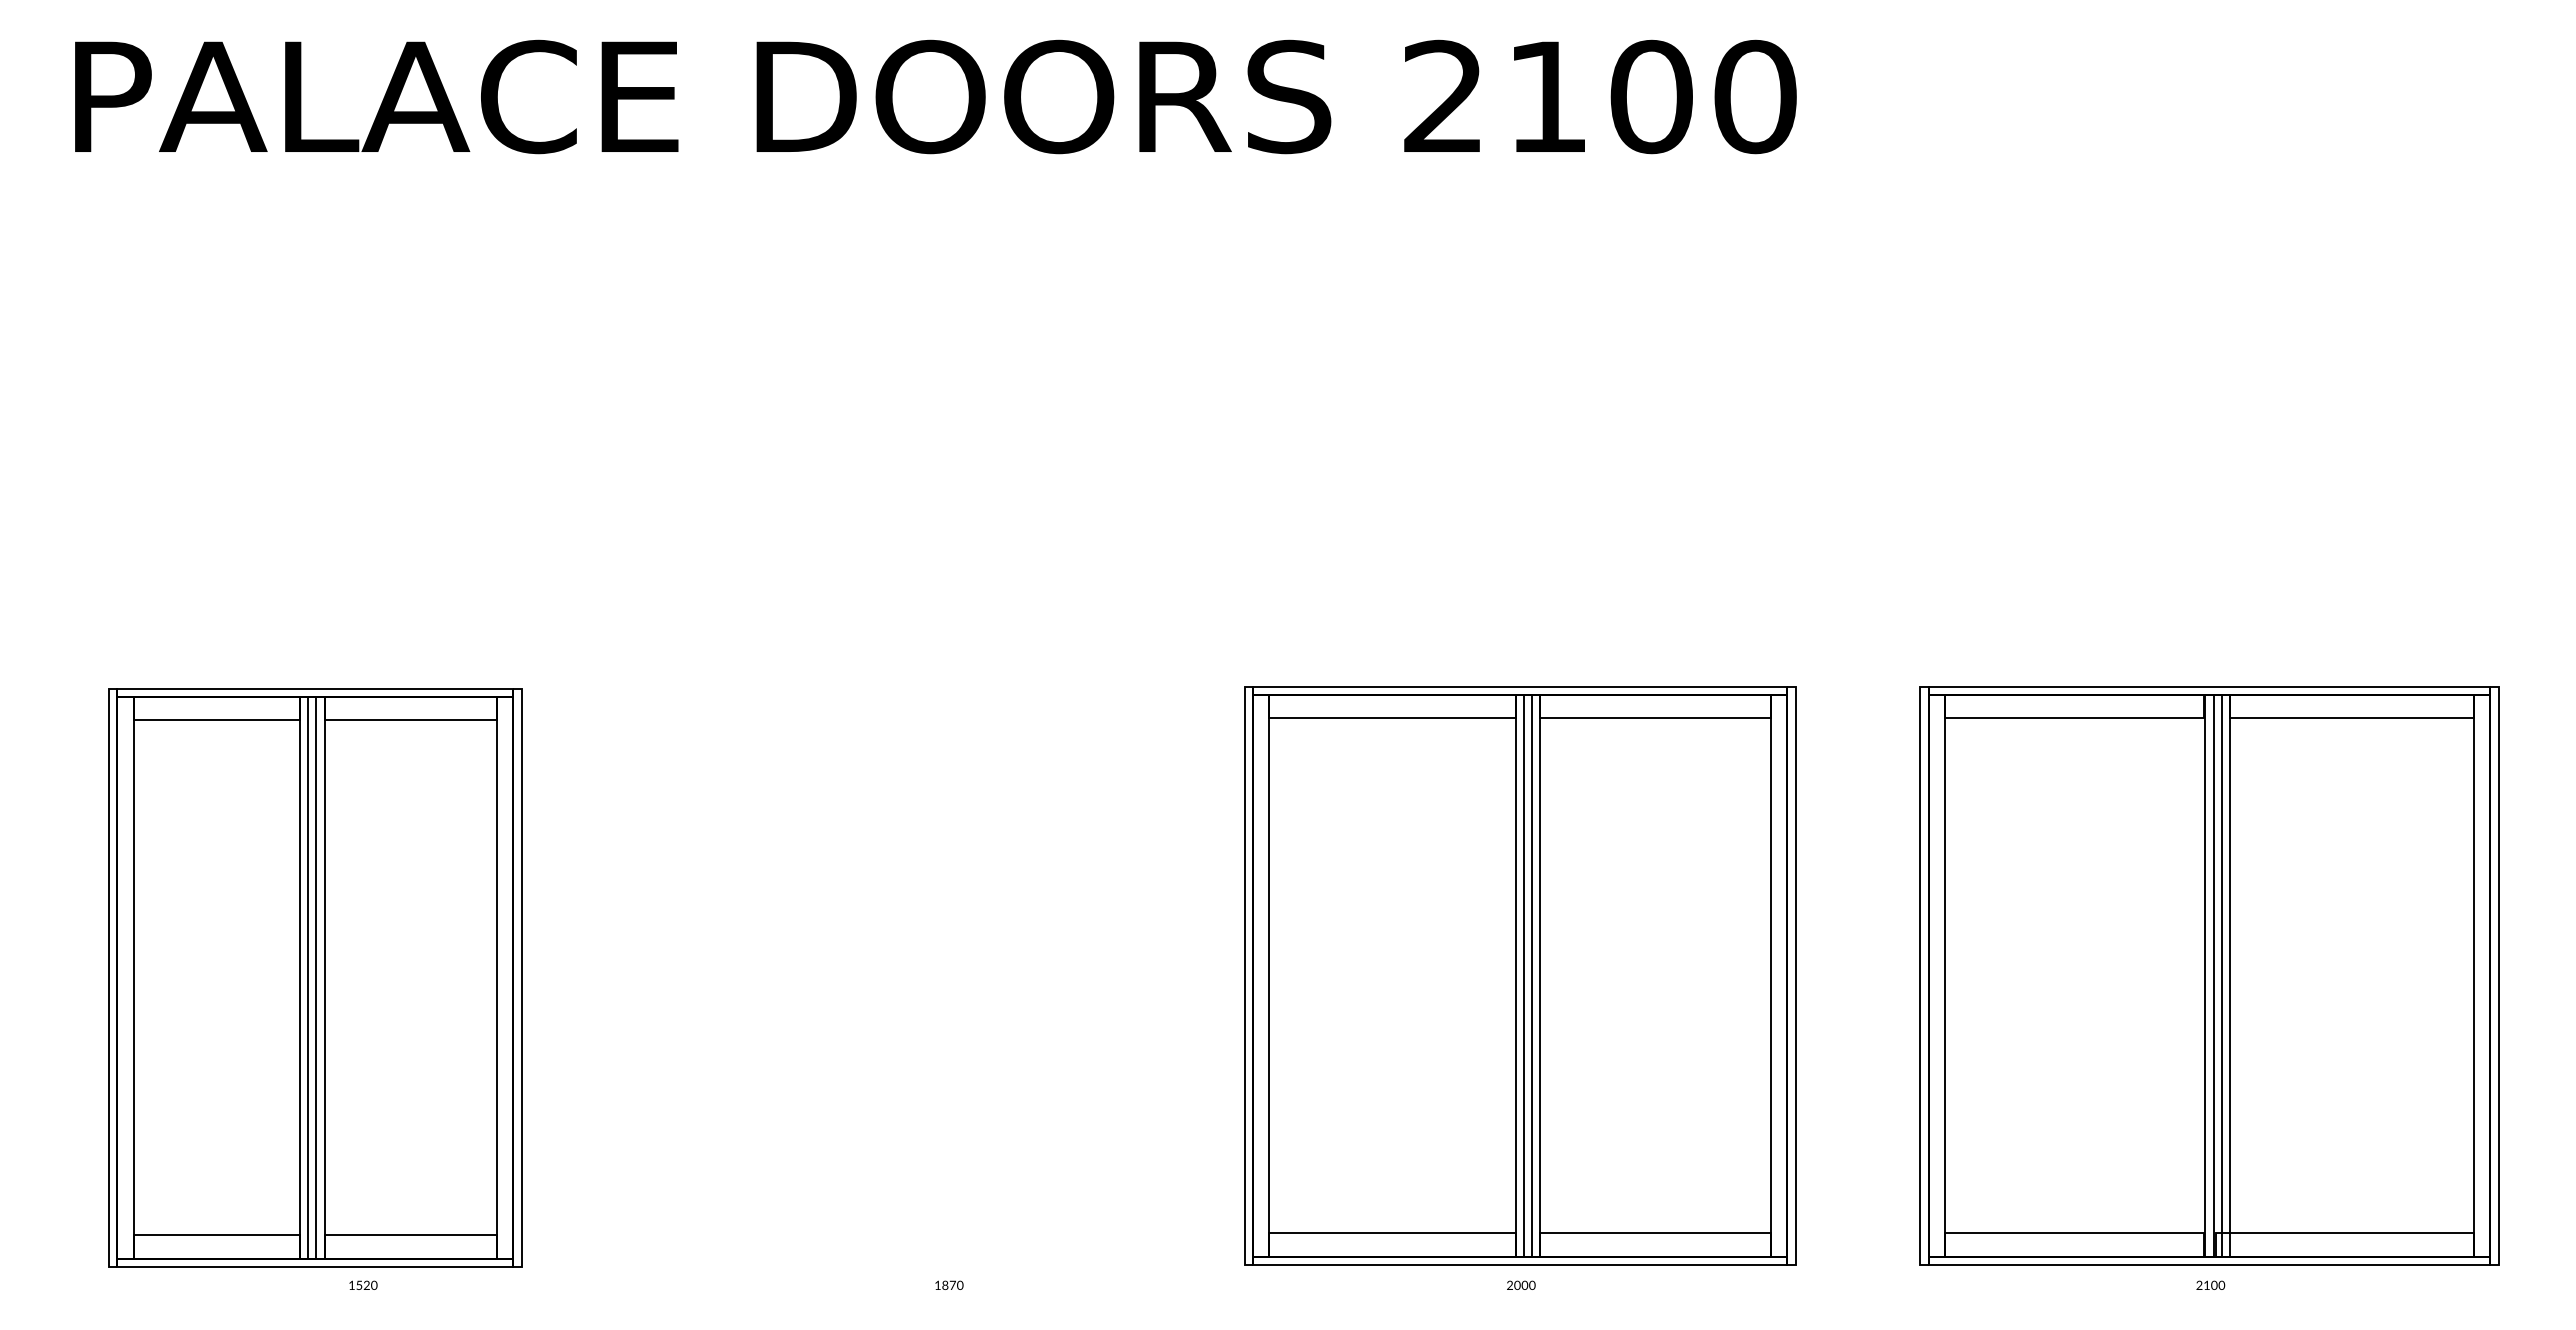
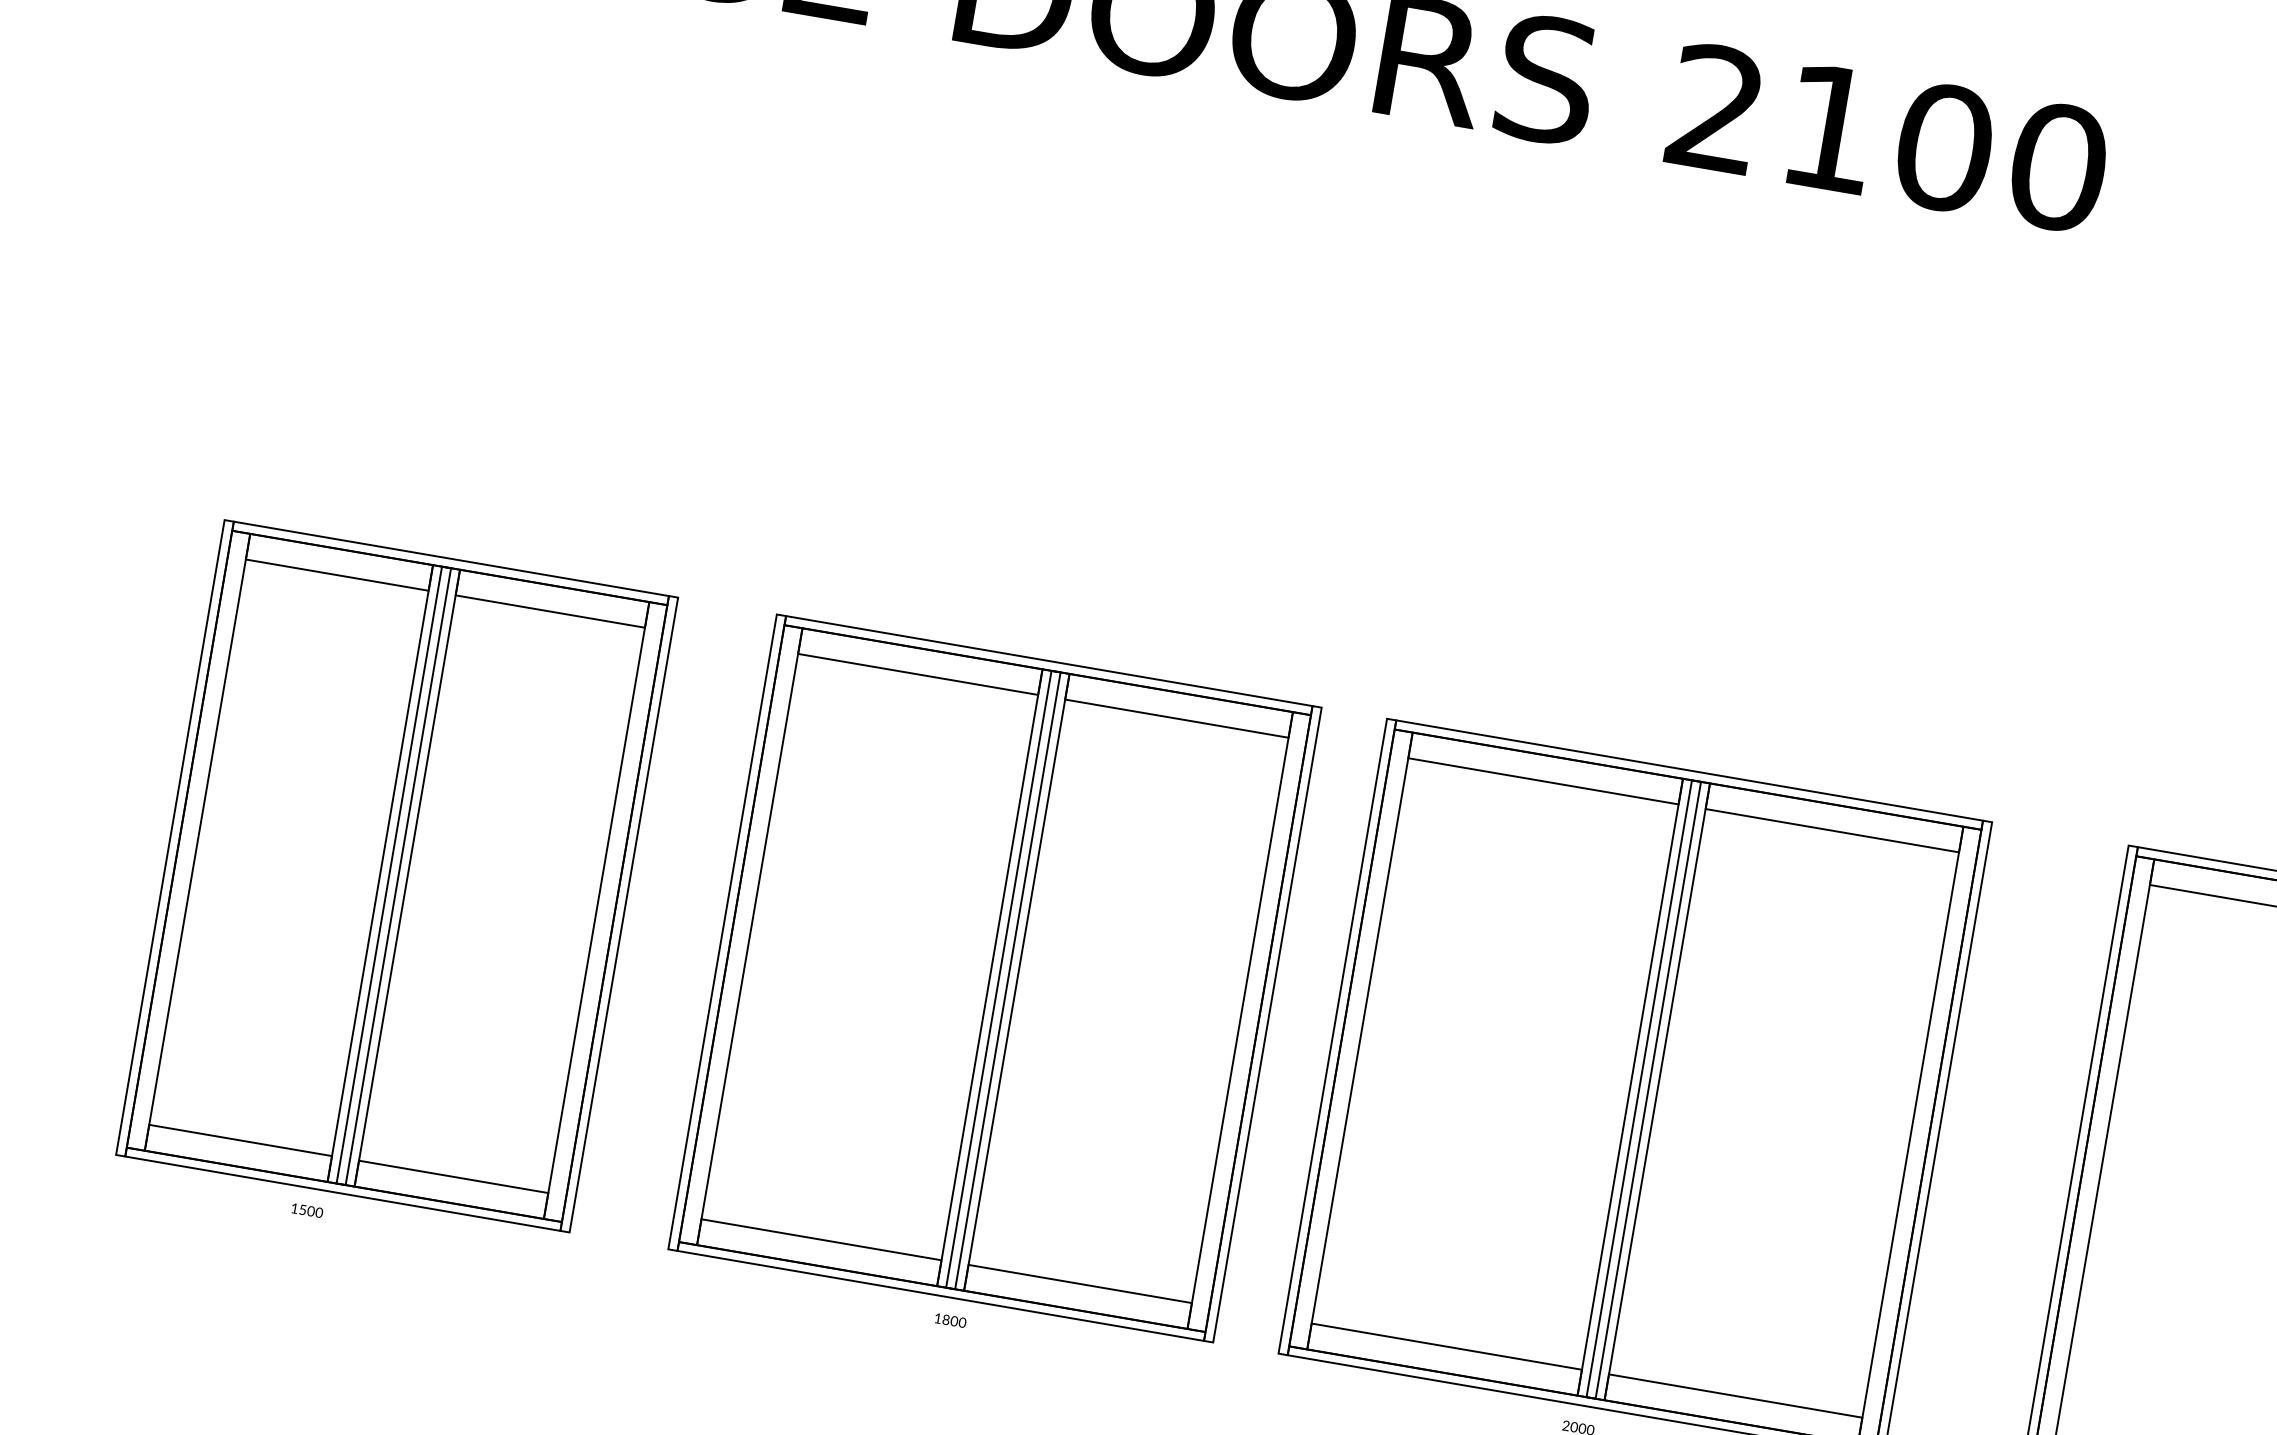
part: (936, 975) -> (994, 978), added
part: (315, 977) -> (397, 875), moved
text: (952, 1284) -> (954, 1320), 1870 -> 1800
text: (366, 1286) -> (310, 1212), 1520 -> 1500

